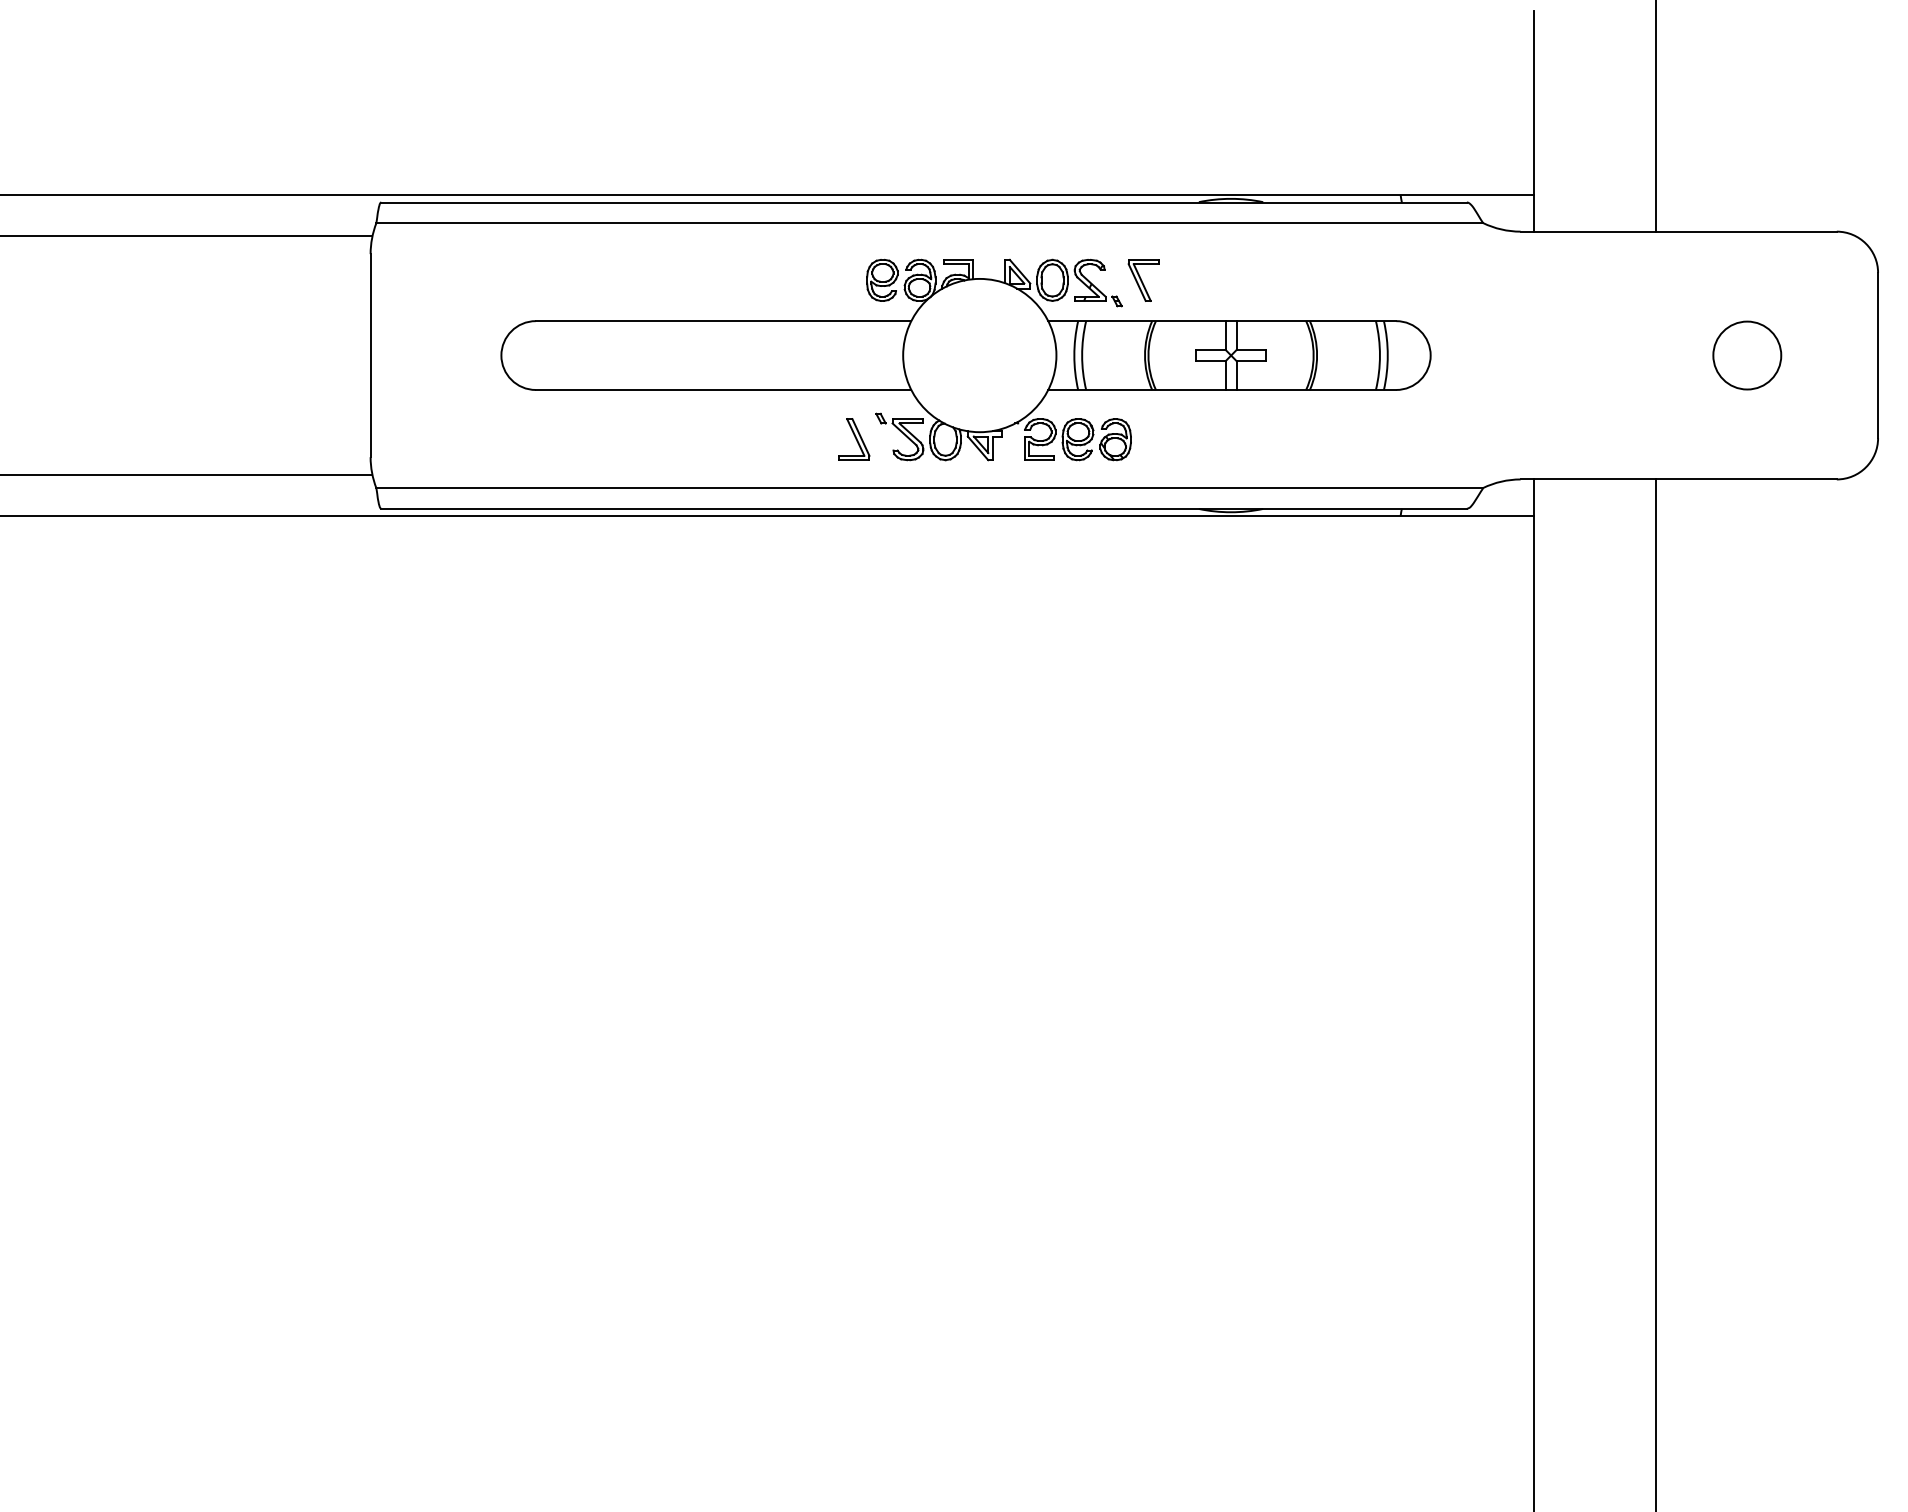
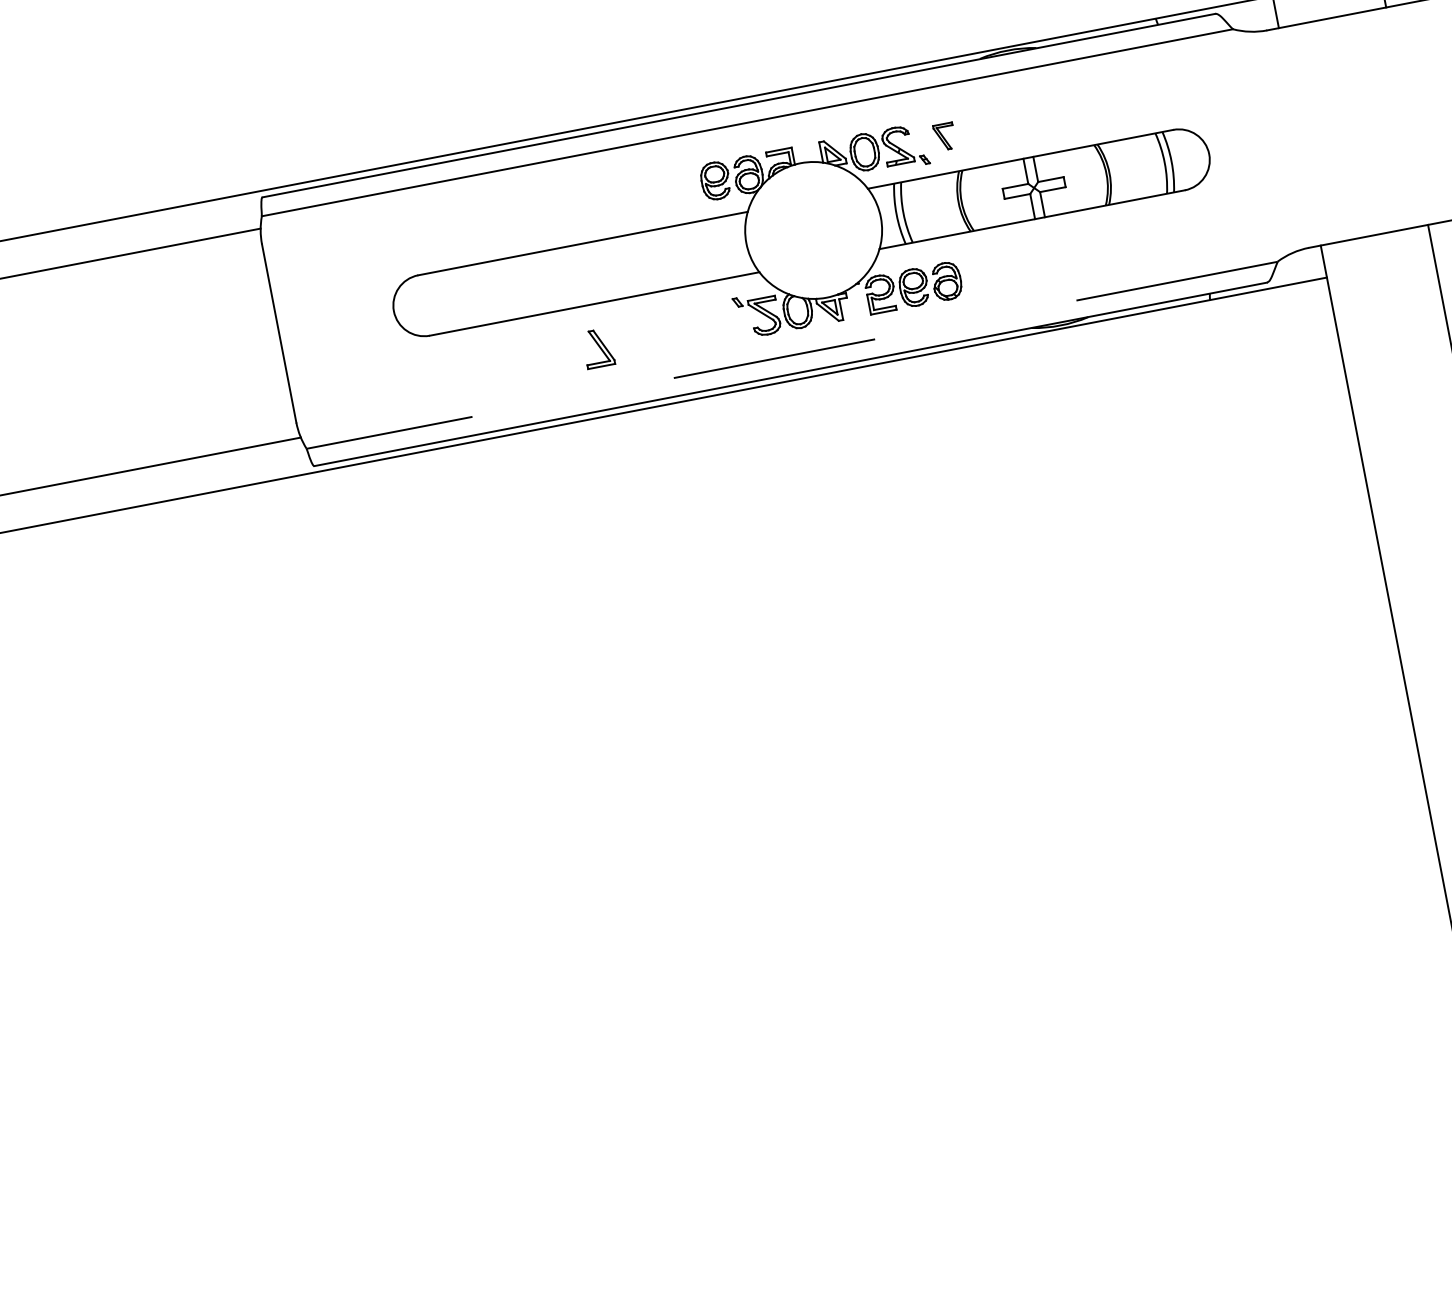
part: (1143, 280) -> (944, 136), size x0.7
part: (854, 439) -> (598, 348), moved
line: (929, 488) -> (791, 355), solid -> dashed

